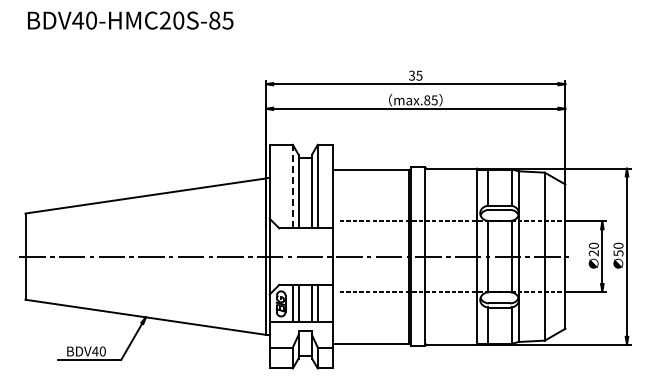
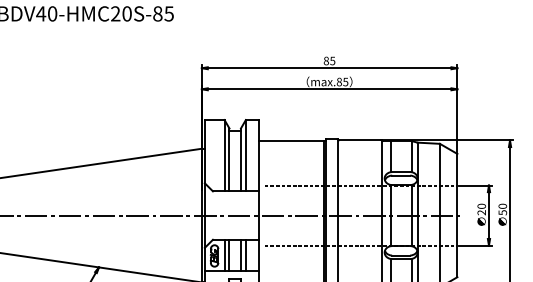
text: (412, 75) -> (326, 60), 35 -> 85
line: (292, 186) -> (224, 155), dashed -> solid

